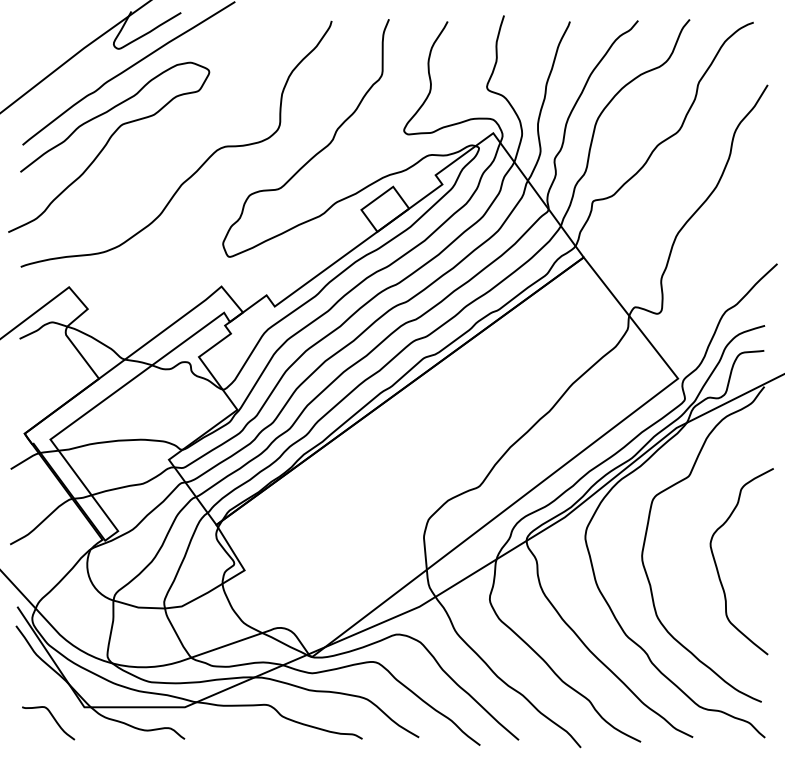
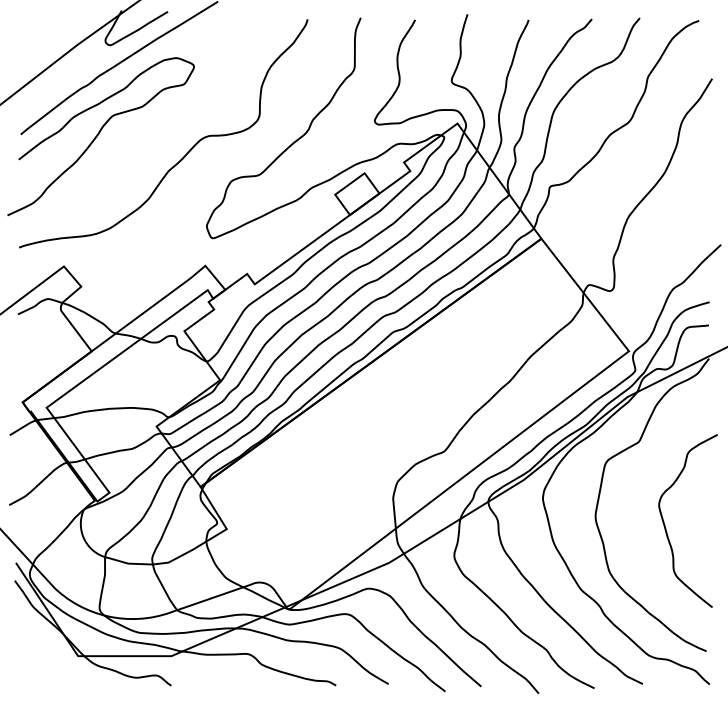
curve: (53, 719) -> (49, 667), removed

